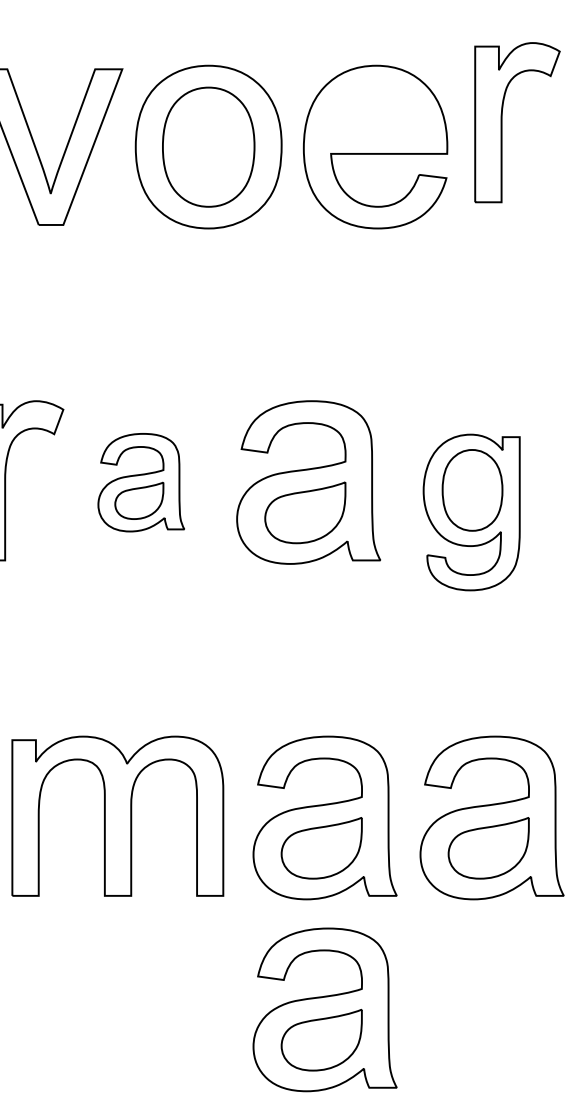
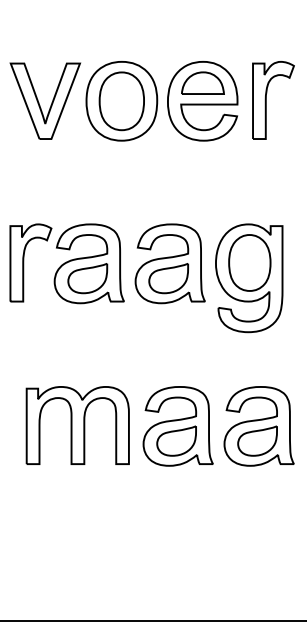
part: (375, 108) -> (202, 82), added
part: (503, 122) -> (266, 100), moved
part: (139, 481) -> (88, 263), size x1.67
part: (472, 512) -> (249, 278), size x1.43
part: (323, 1010) -> (177, 519), removed

